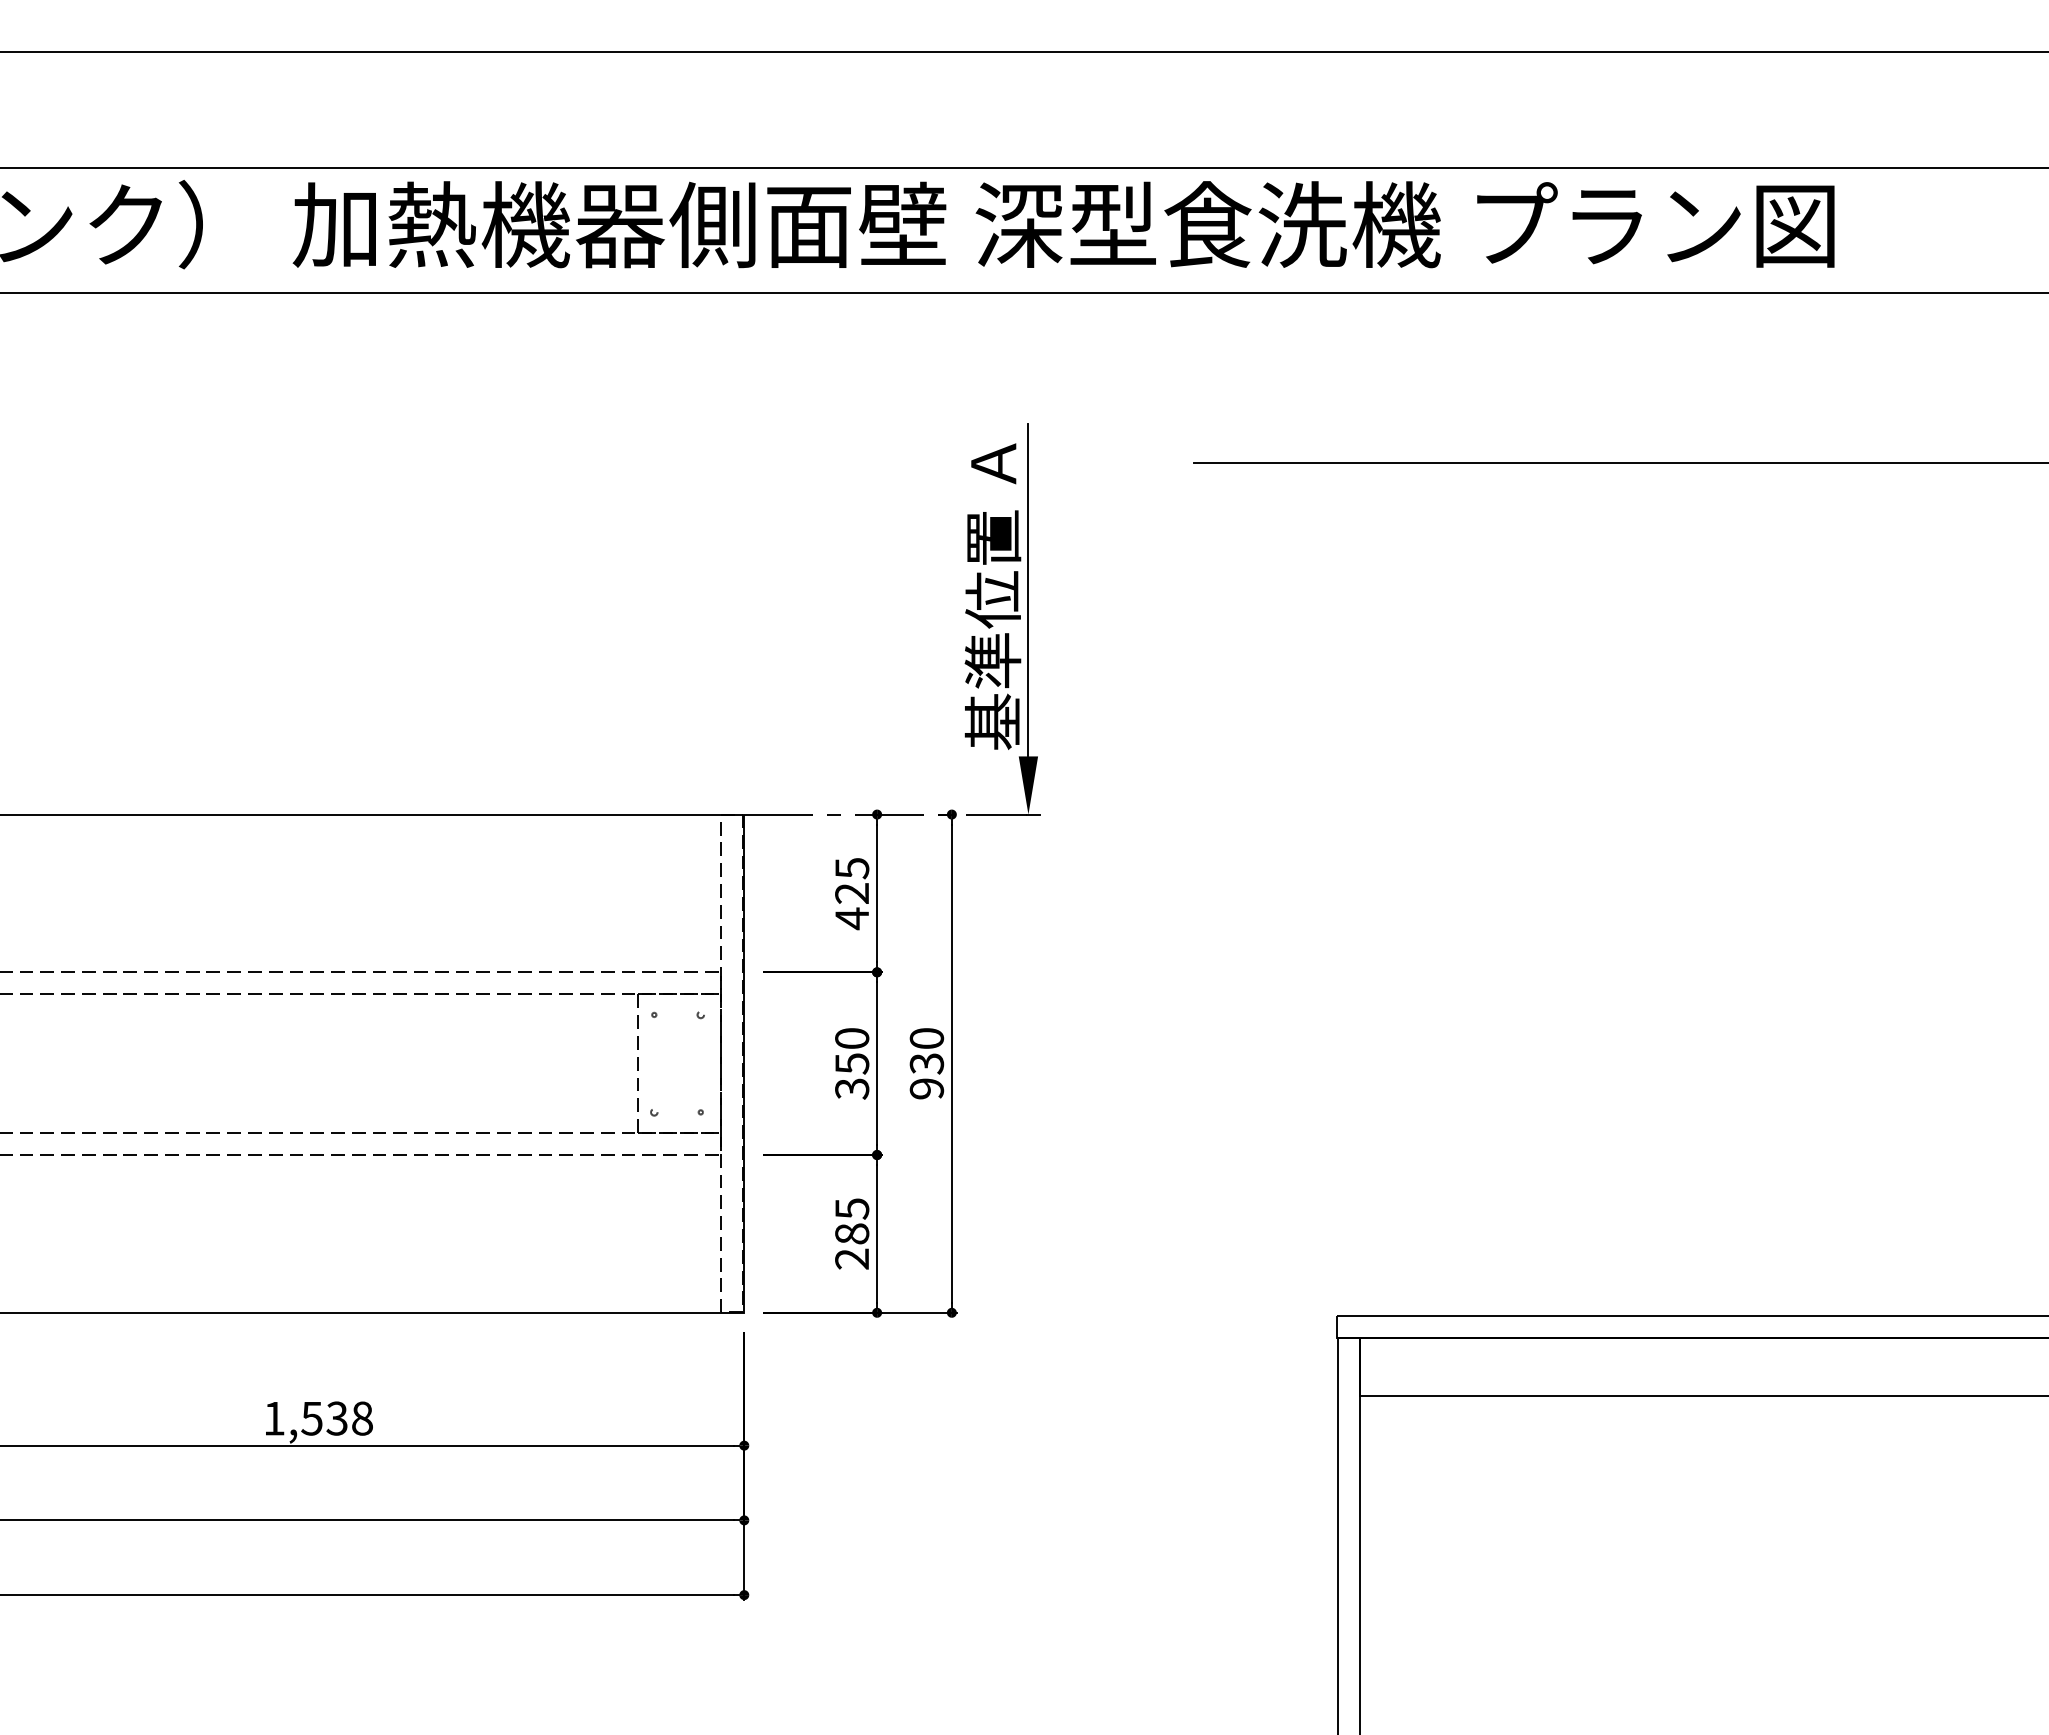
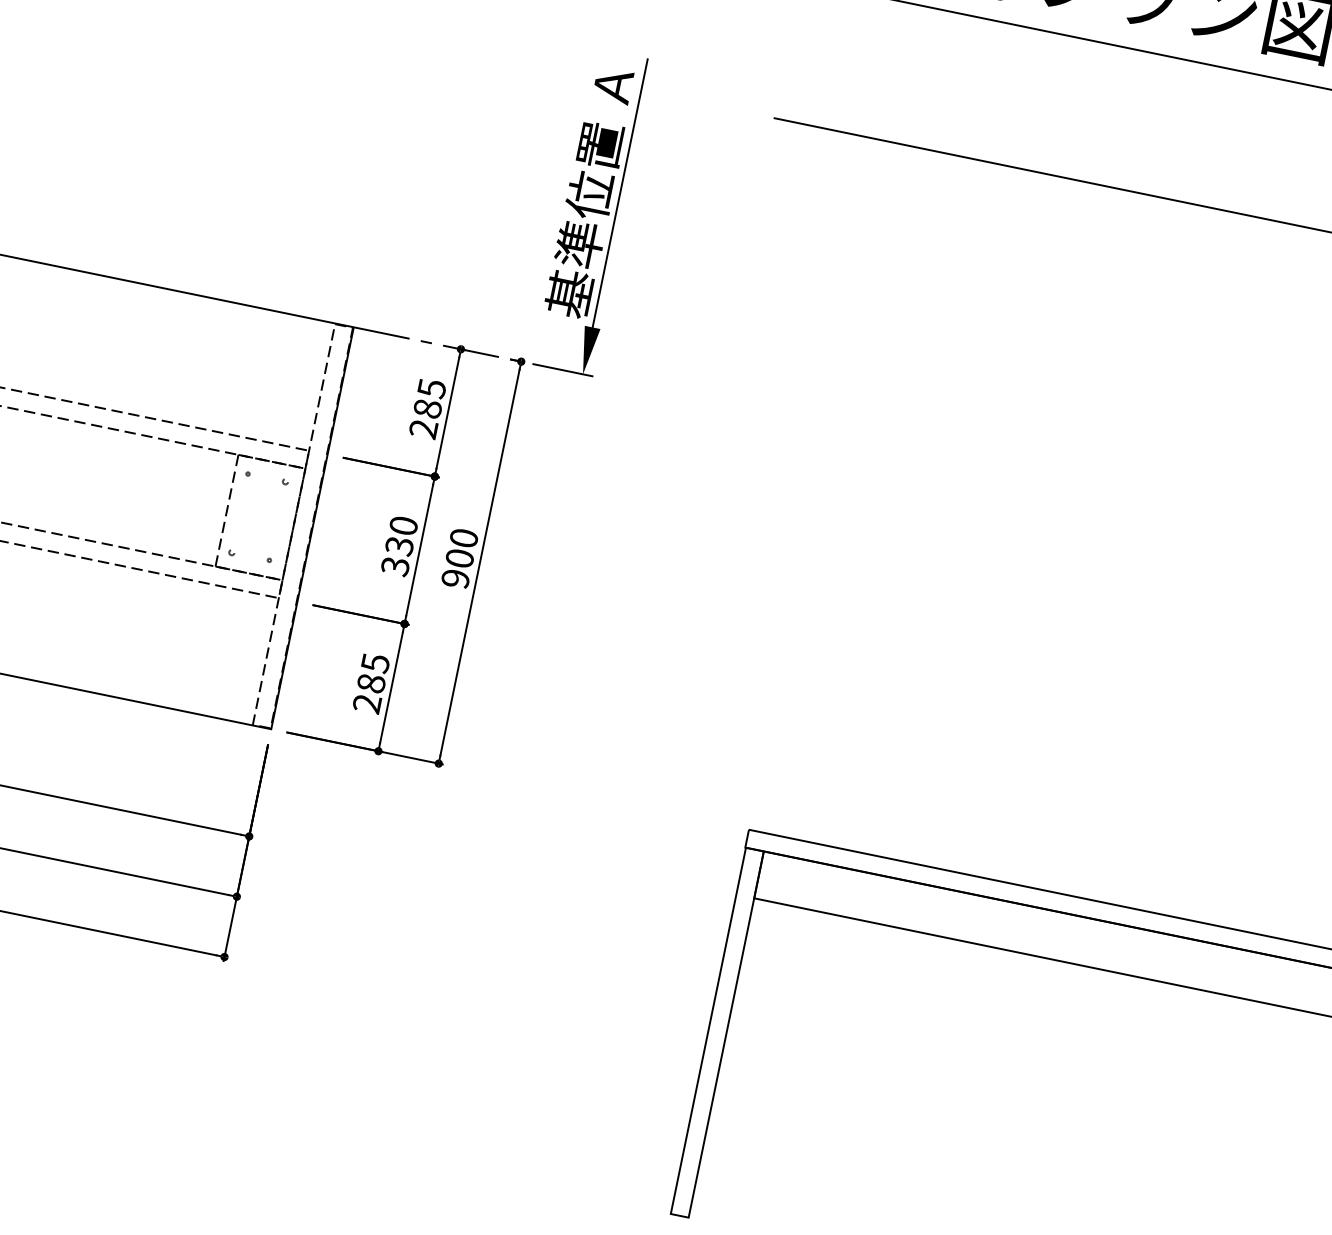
text: (852, 906) -> (425, 419), 425 -> 285
text: (851, 1063) -> (399, 545), 350 -> 330
text: (926, 1063) -> (459, 558), 930 -> 900

